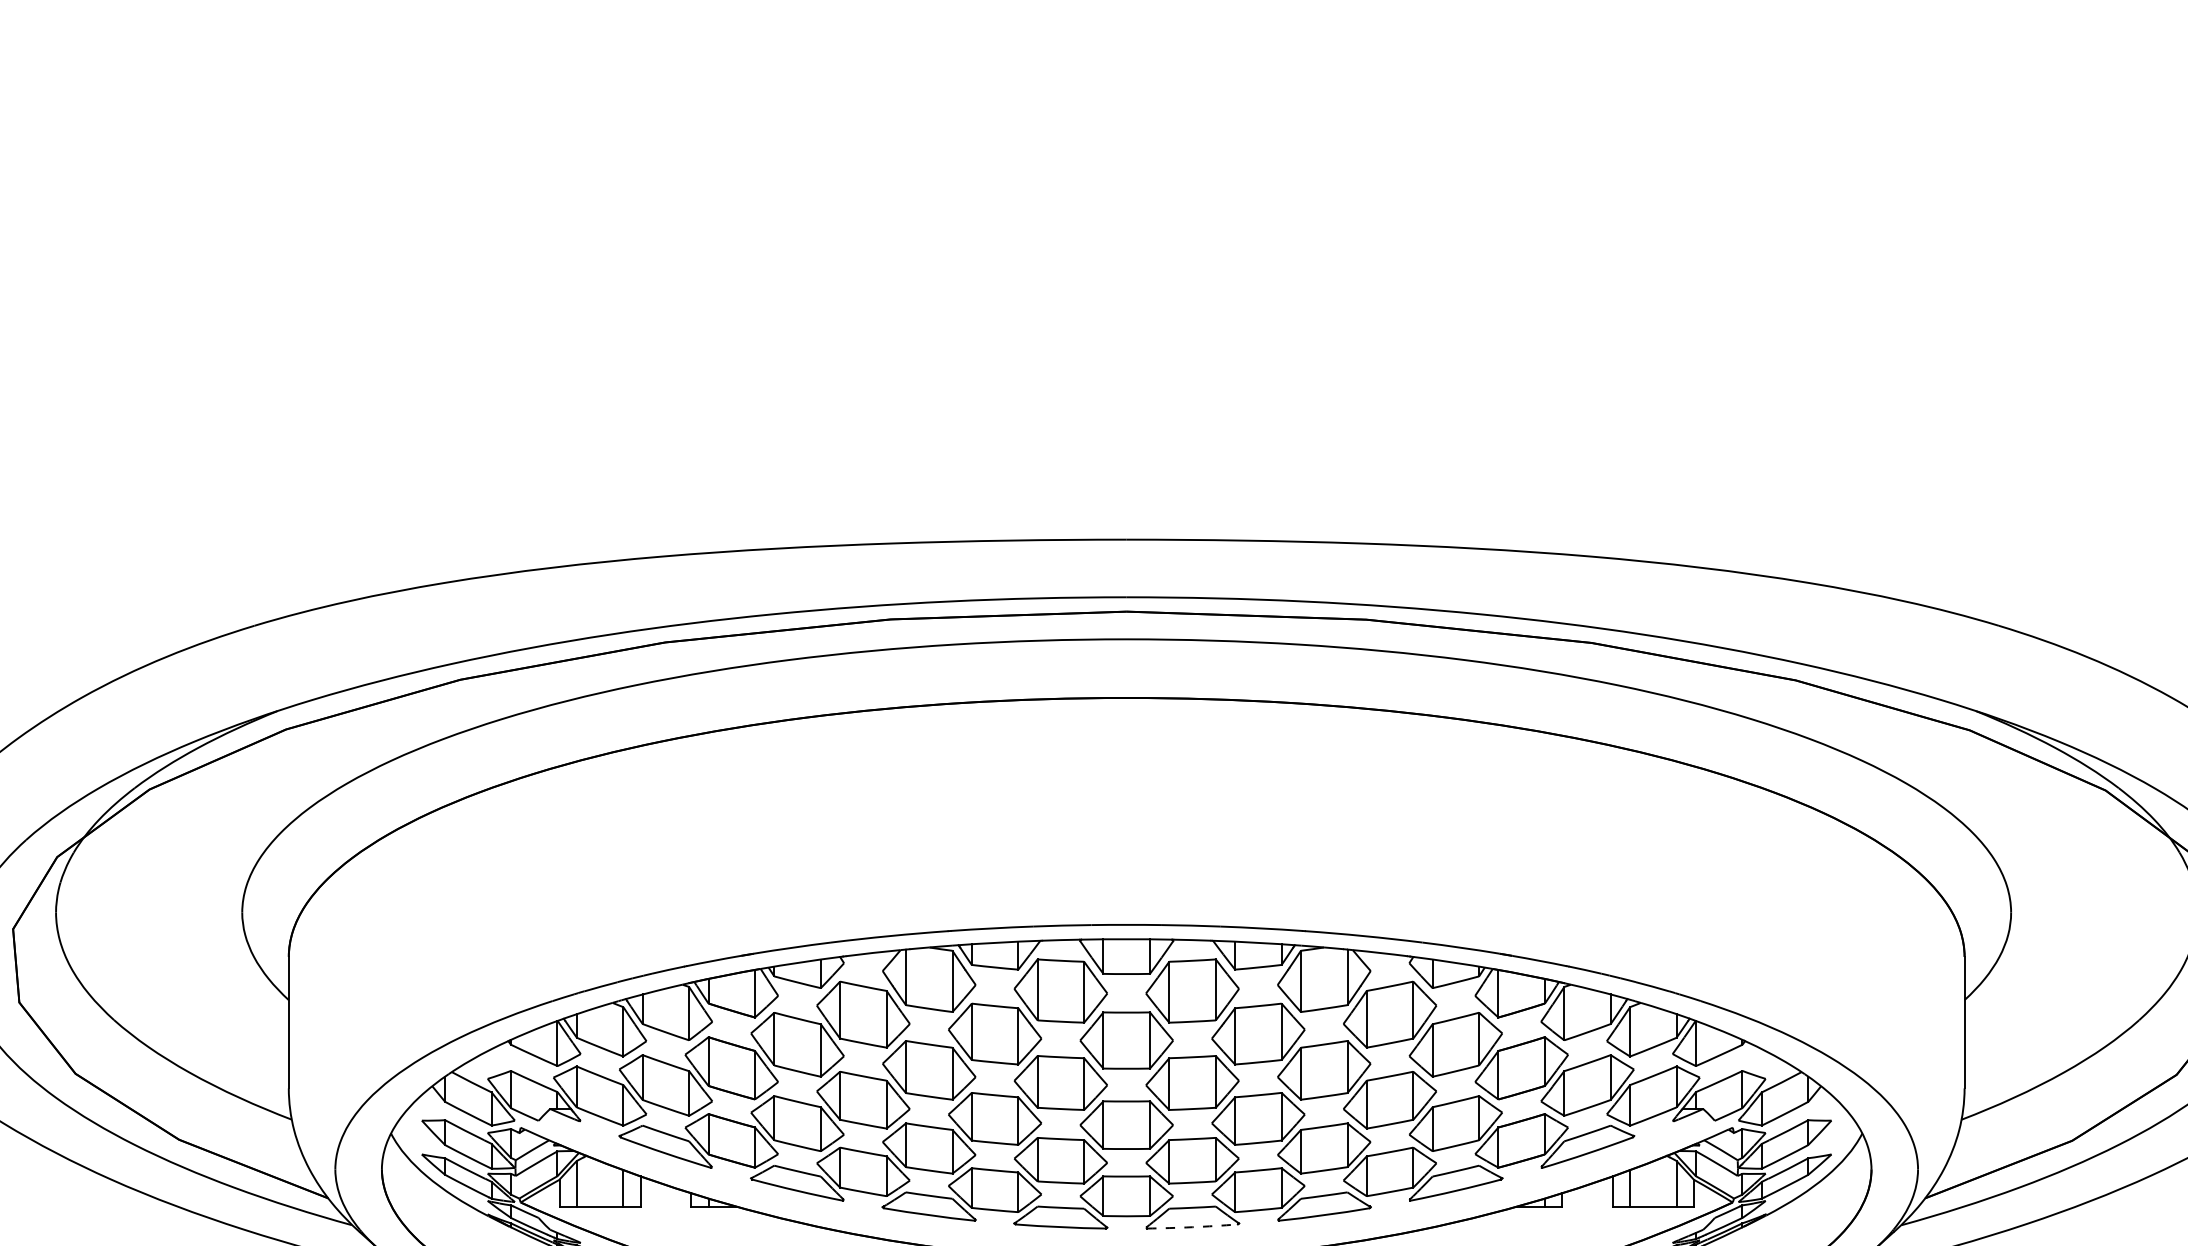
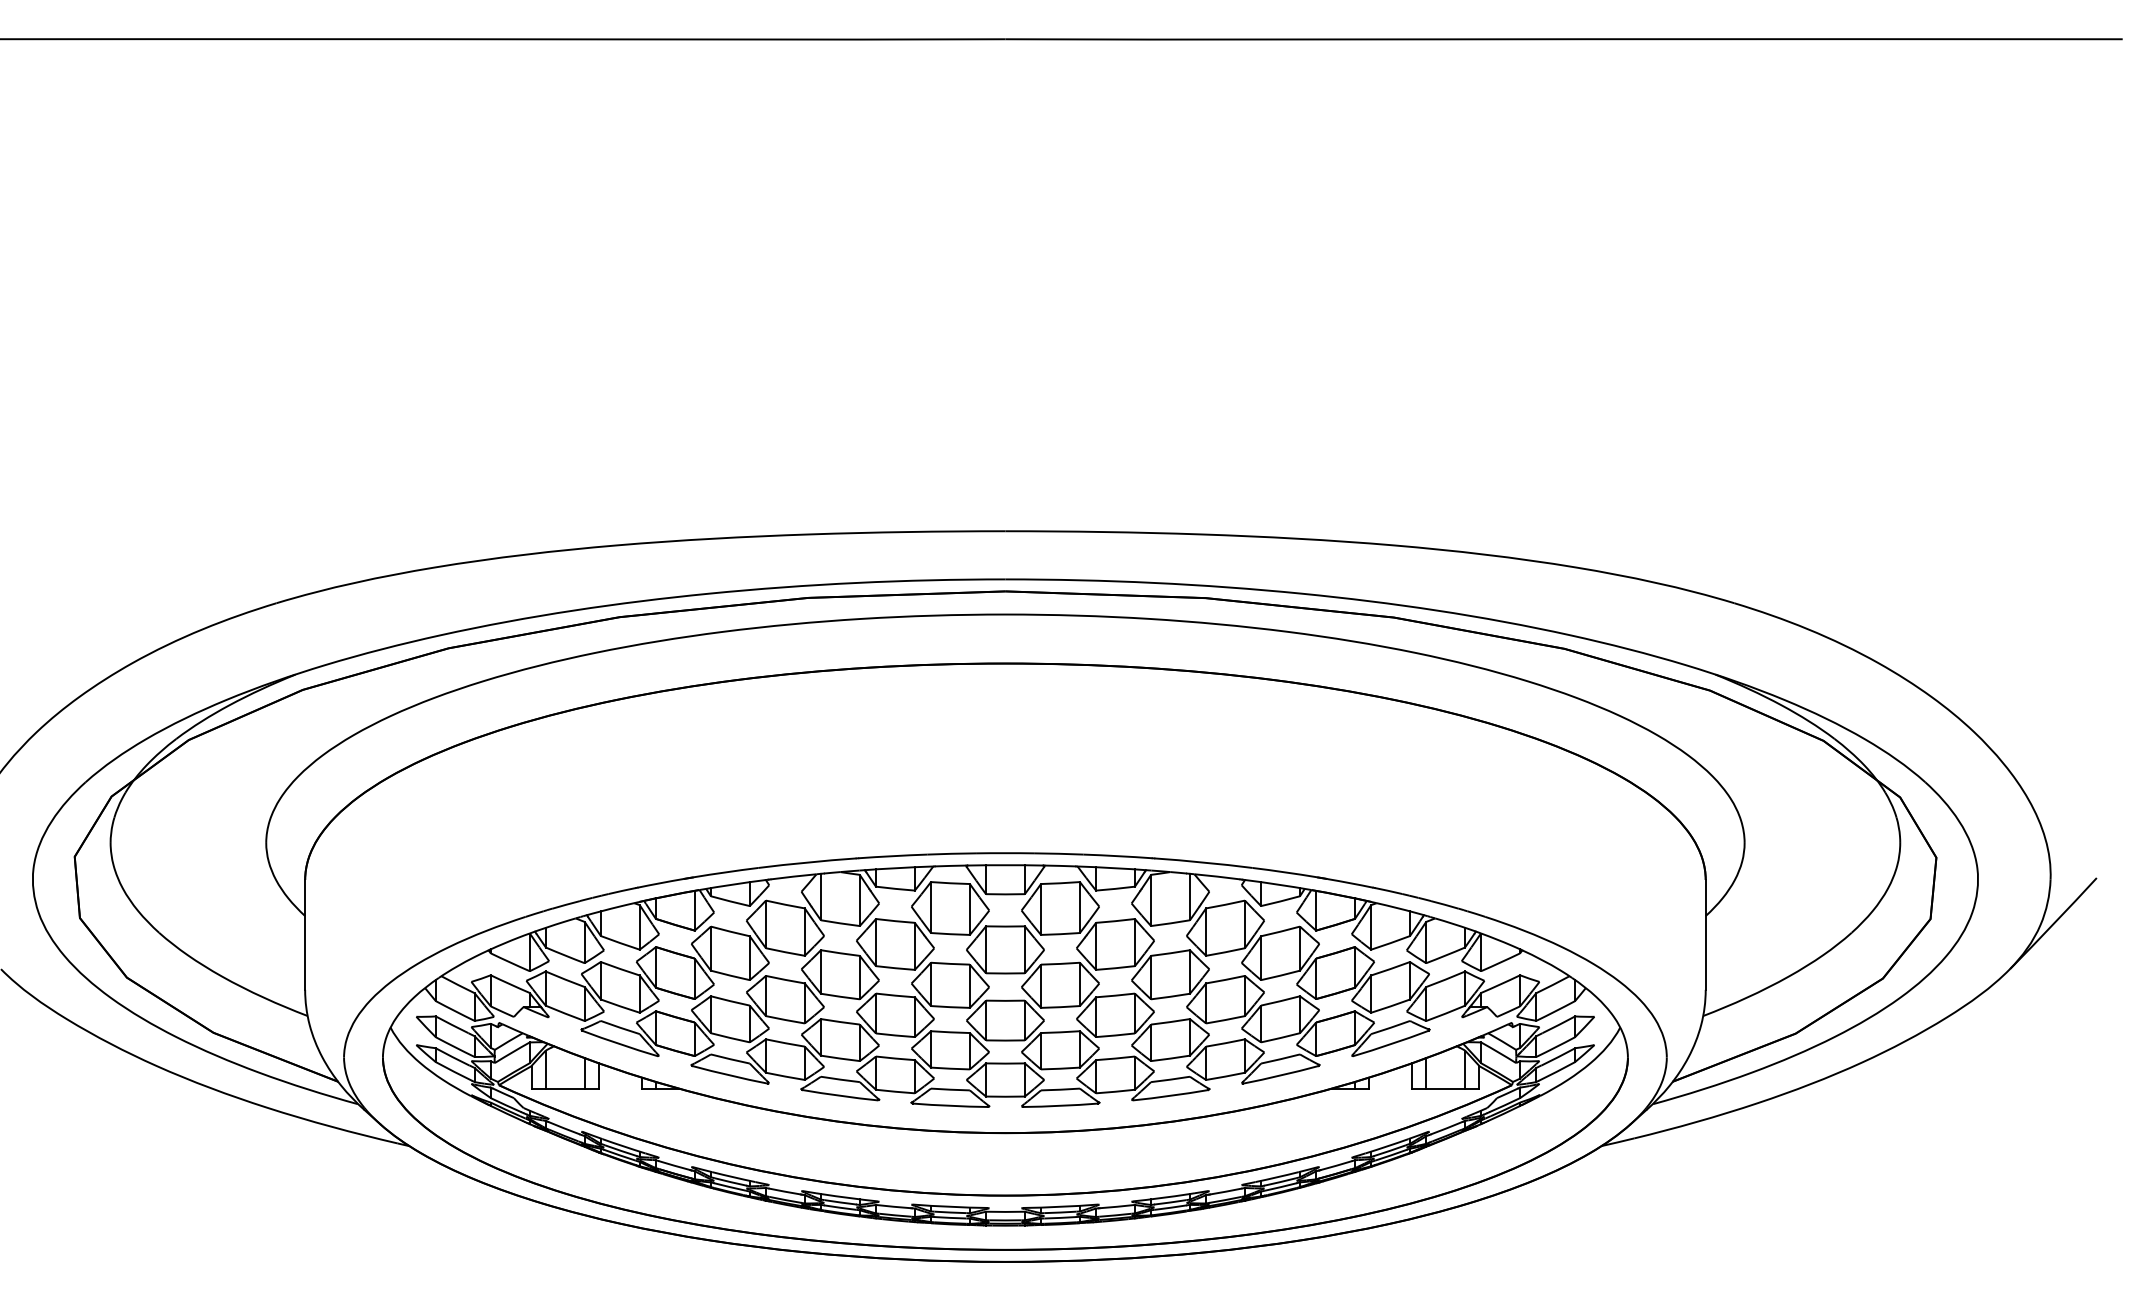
arc: (1192, 1226) -> (1060, 1105), dashed -> solid

